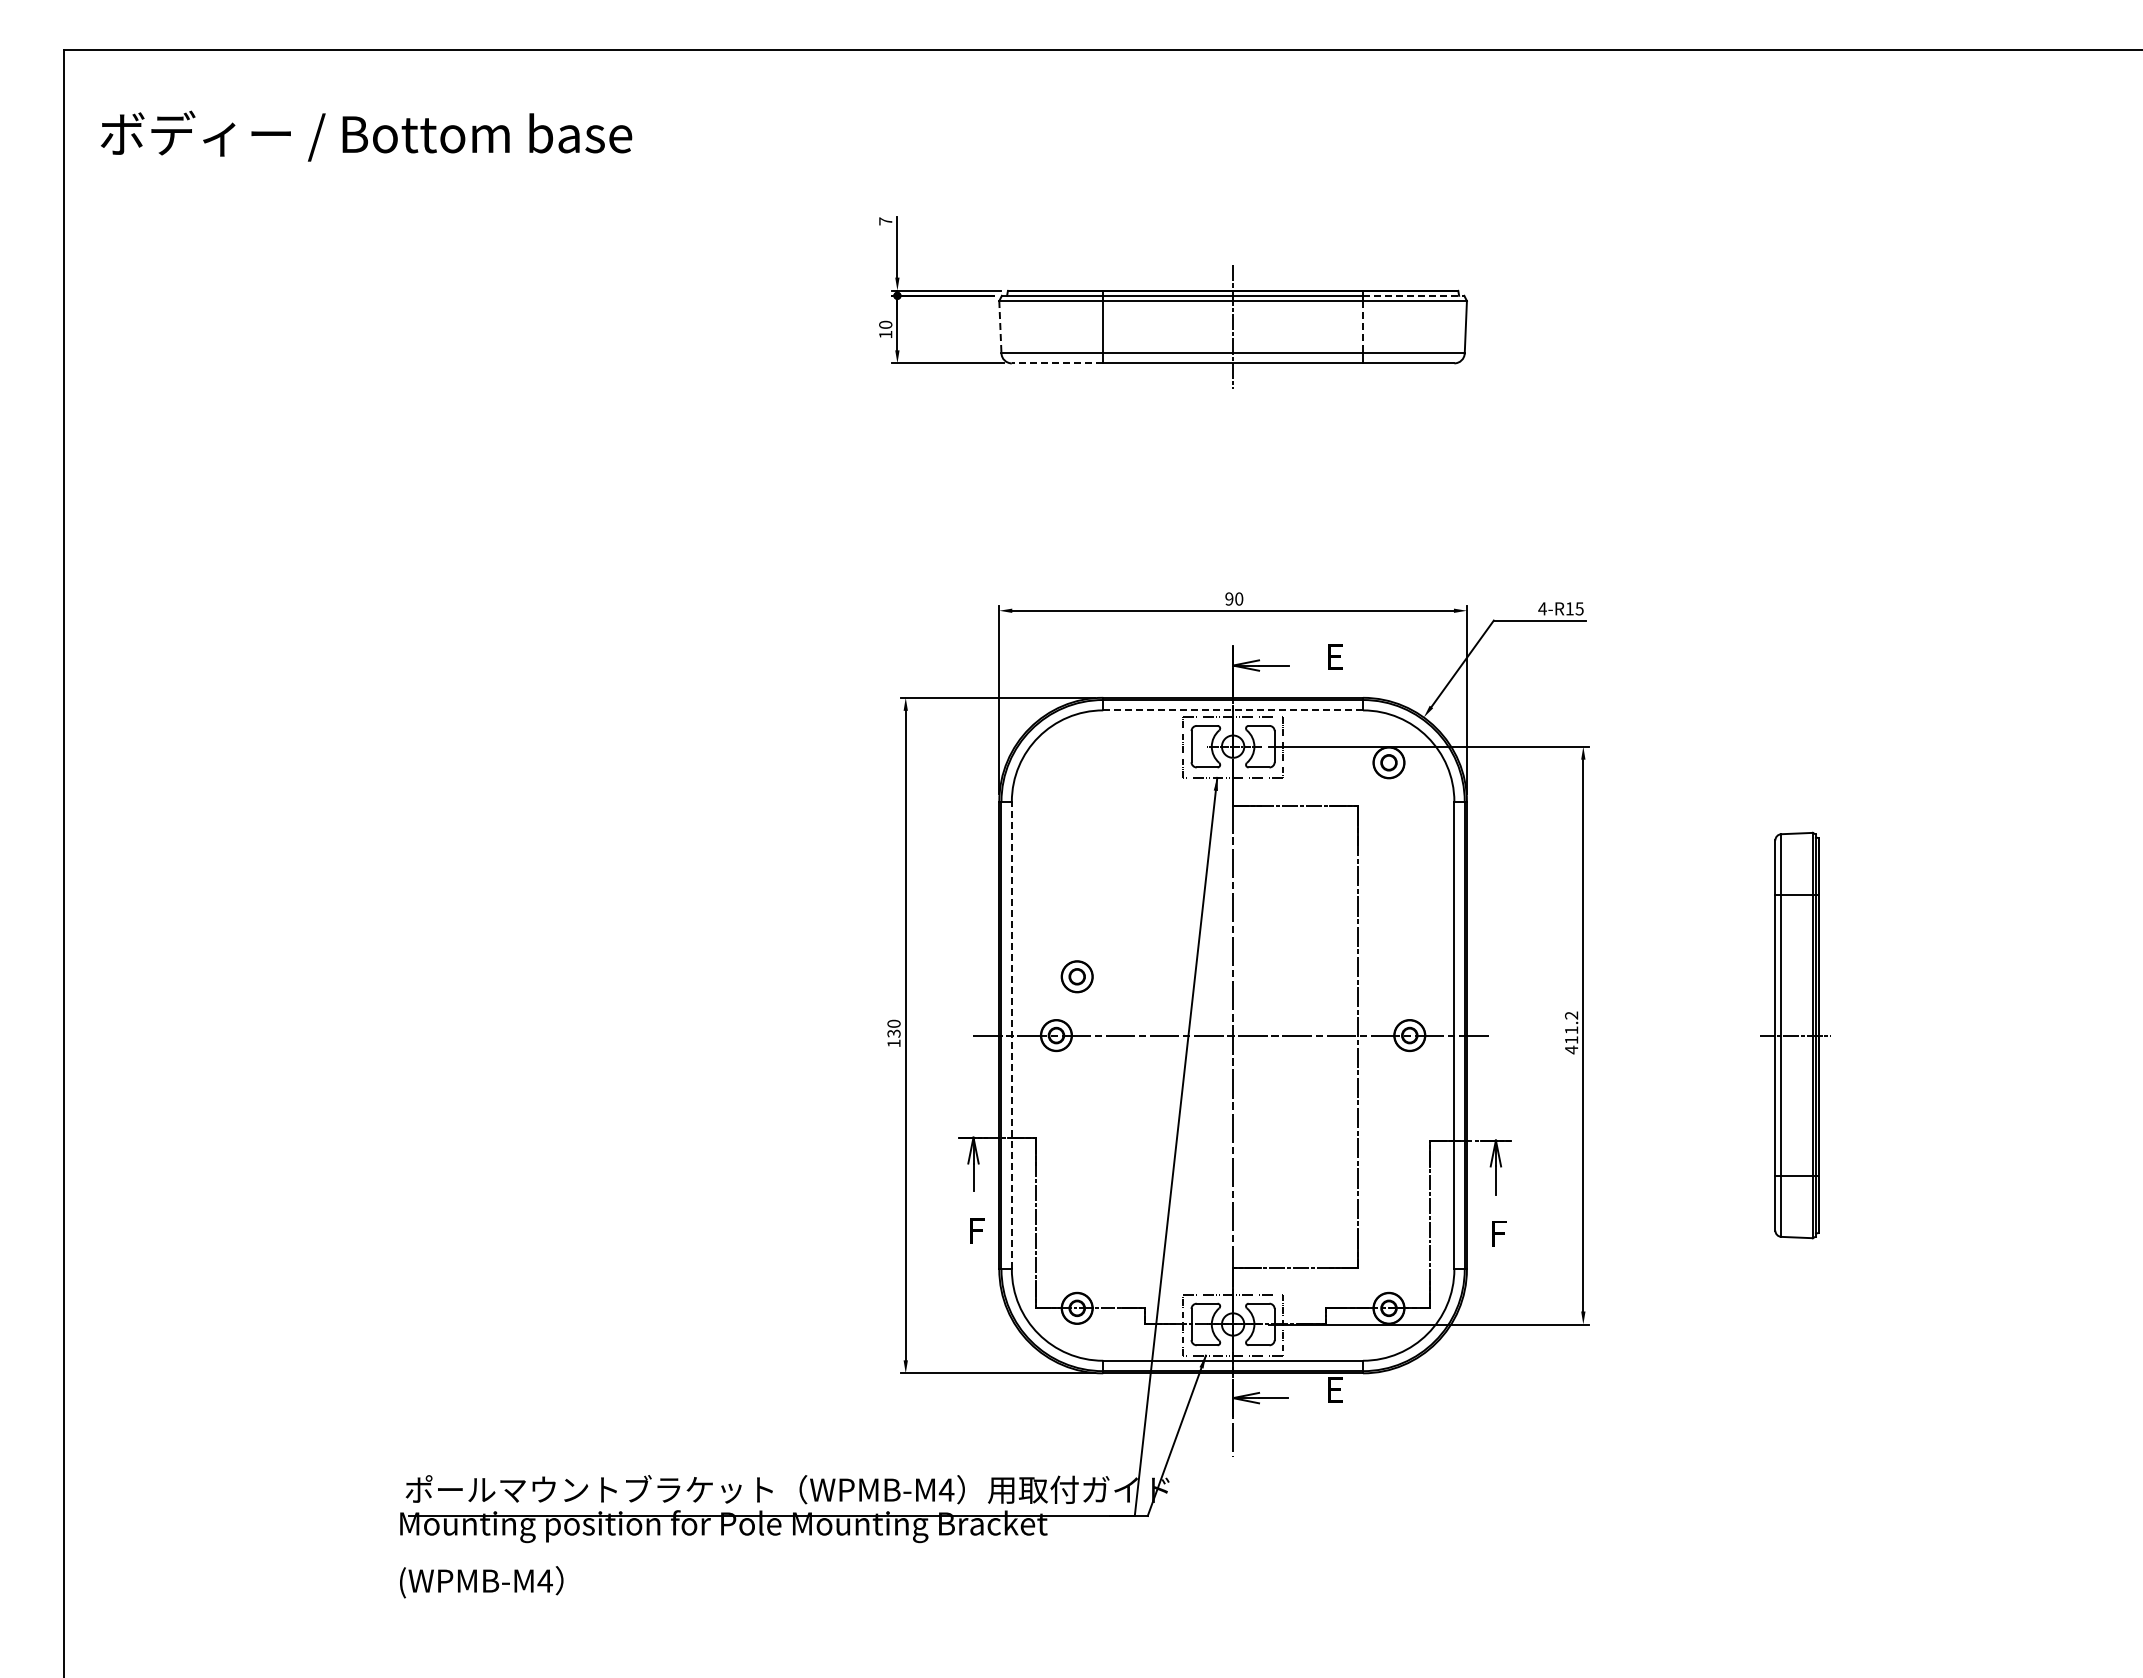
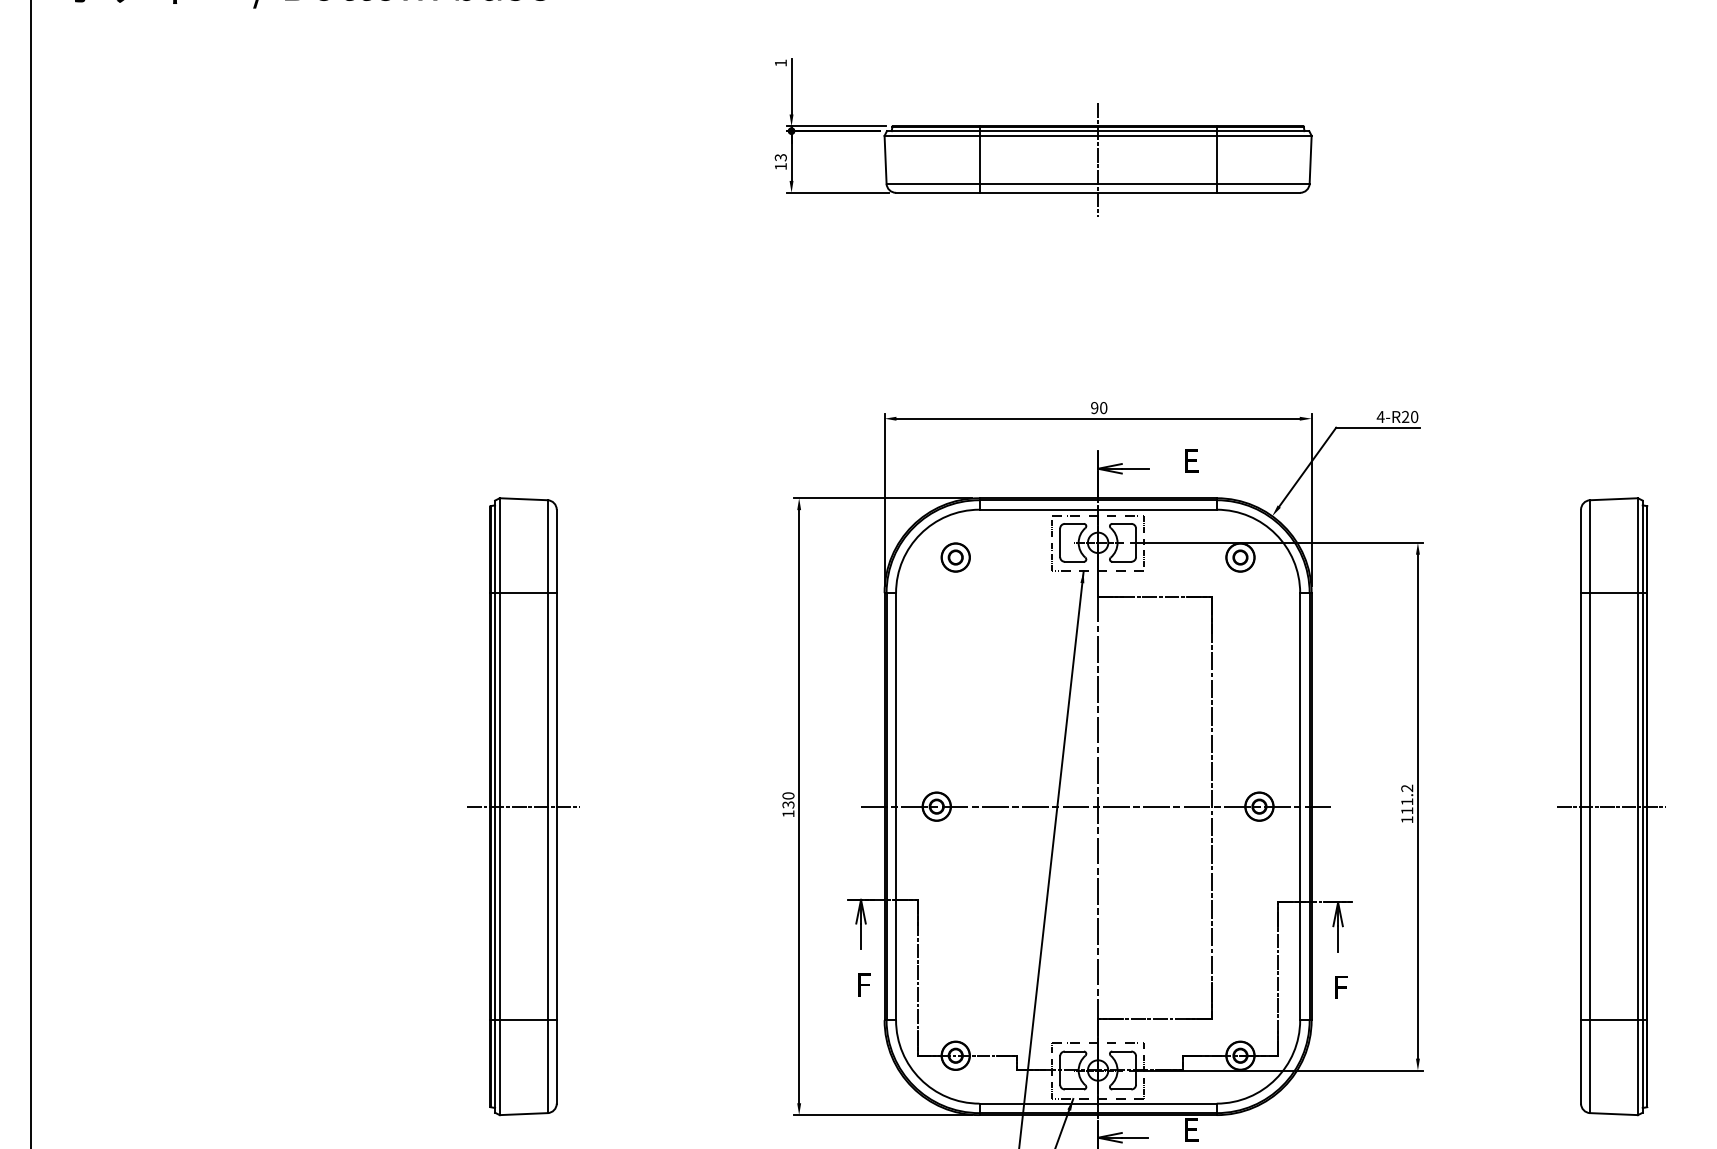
text: (885, 221) -> (780, 63), 7 -> 1
line: (1413, 295) -> (1262, 130), dashed -> solid
text: (885, 324) -> (780, 157), 10 -> 13
line: (1000, 327) -> (885, 160), dashed -> solid
line: (1363, 327) -> (1217, 160), dashed -> solid
line: (1057, 363) -> (937, 192), dashed -> solid
text: (1574, 608) -> (1409, 416), 4-R15 -> 4-R20
line: (1233, 710) -> (1098, 509), dashed -> solid
part: (1076, 976) -> (955, 557), moved
part: (603, 1035) -> (523, 806), added
line: (1011, 1035) -> (895, 806), dashed -> solid
part: (1795, 1035) -> (1611, 806), size x1.67
text: (1571, 1049) -> (1407, 819), 411.2 -> 111.2

